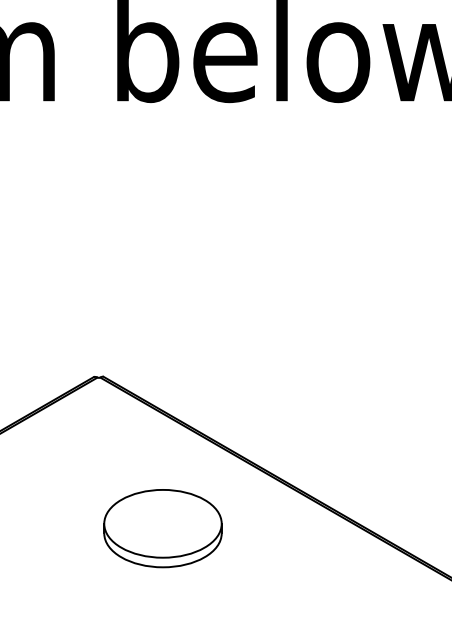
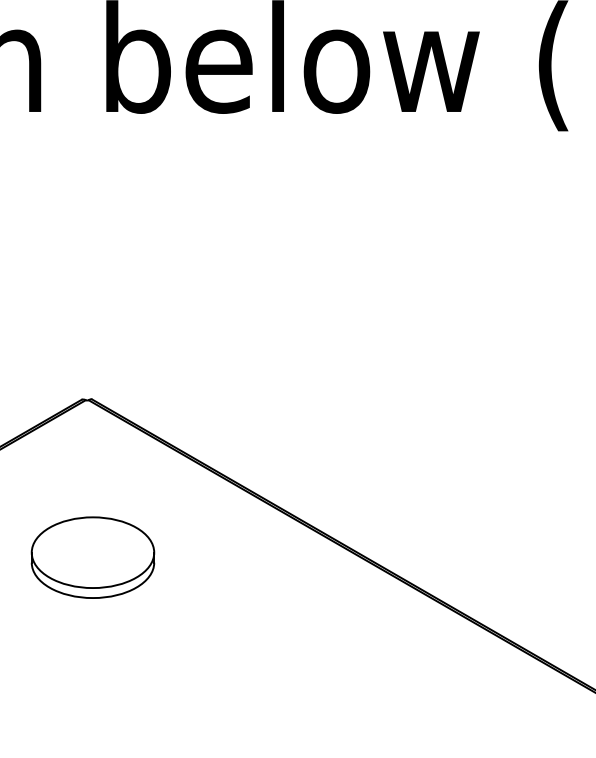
part: (162, 528) -> (92, 557), moved

